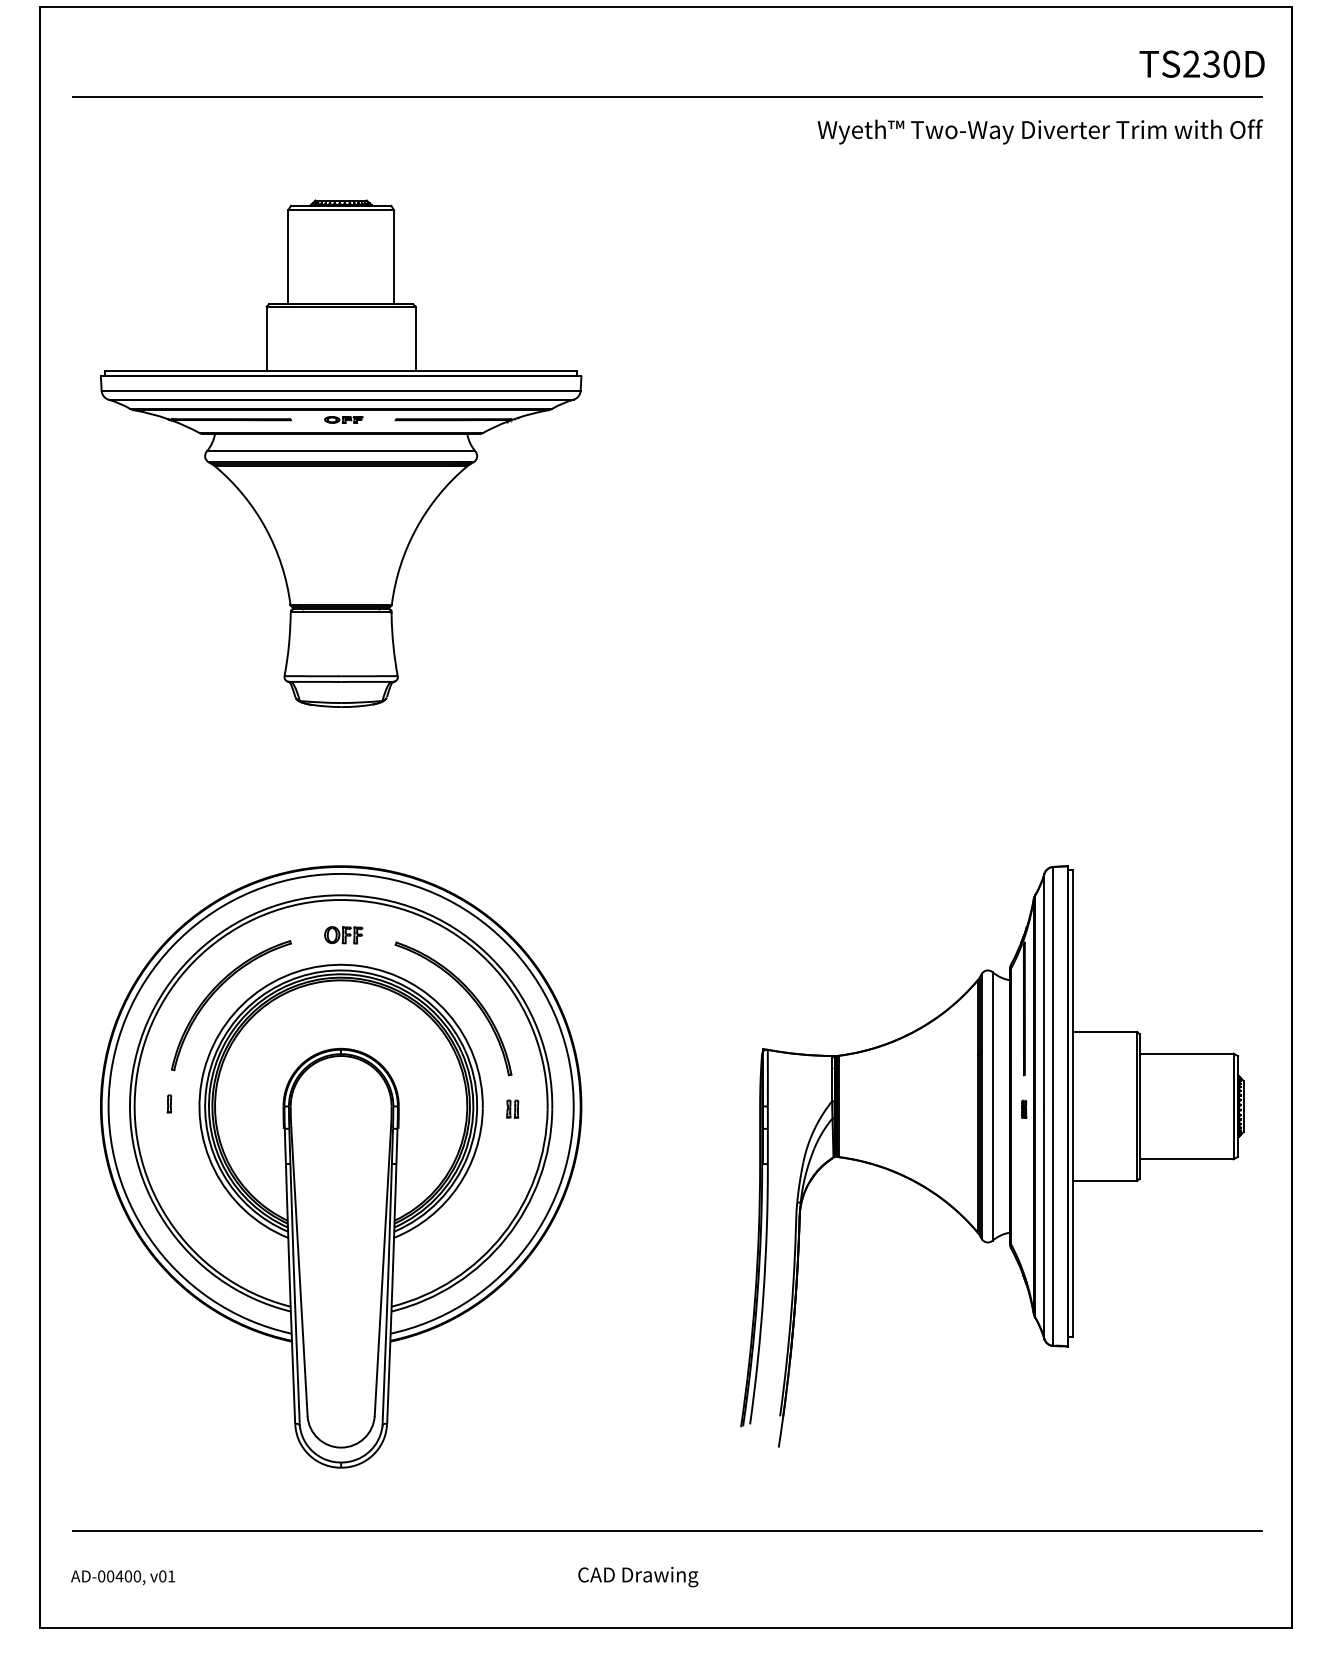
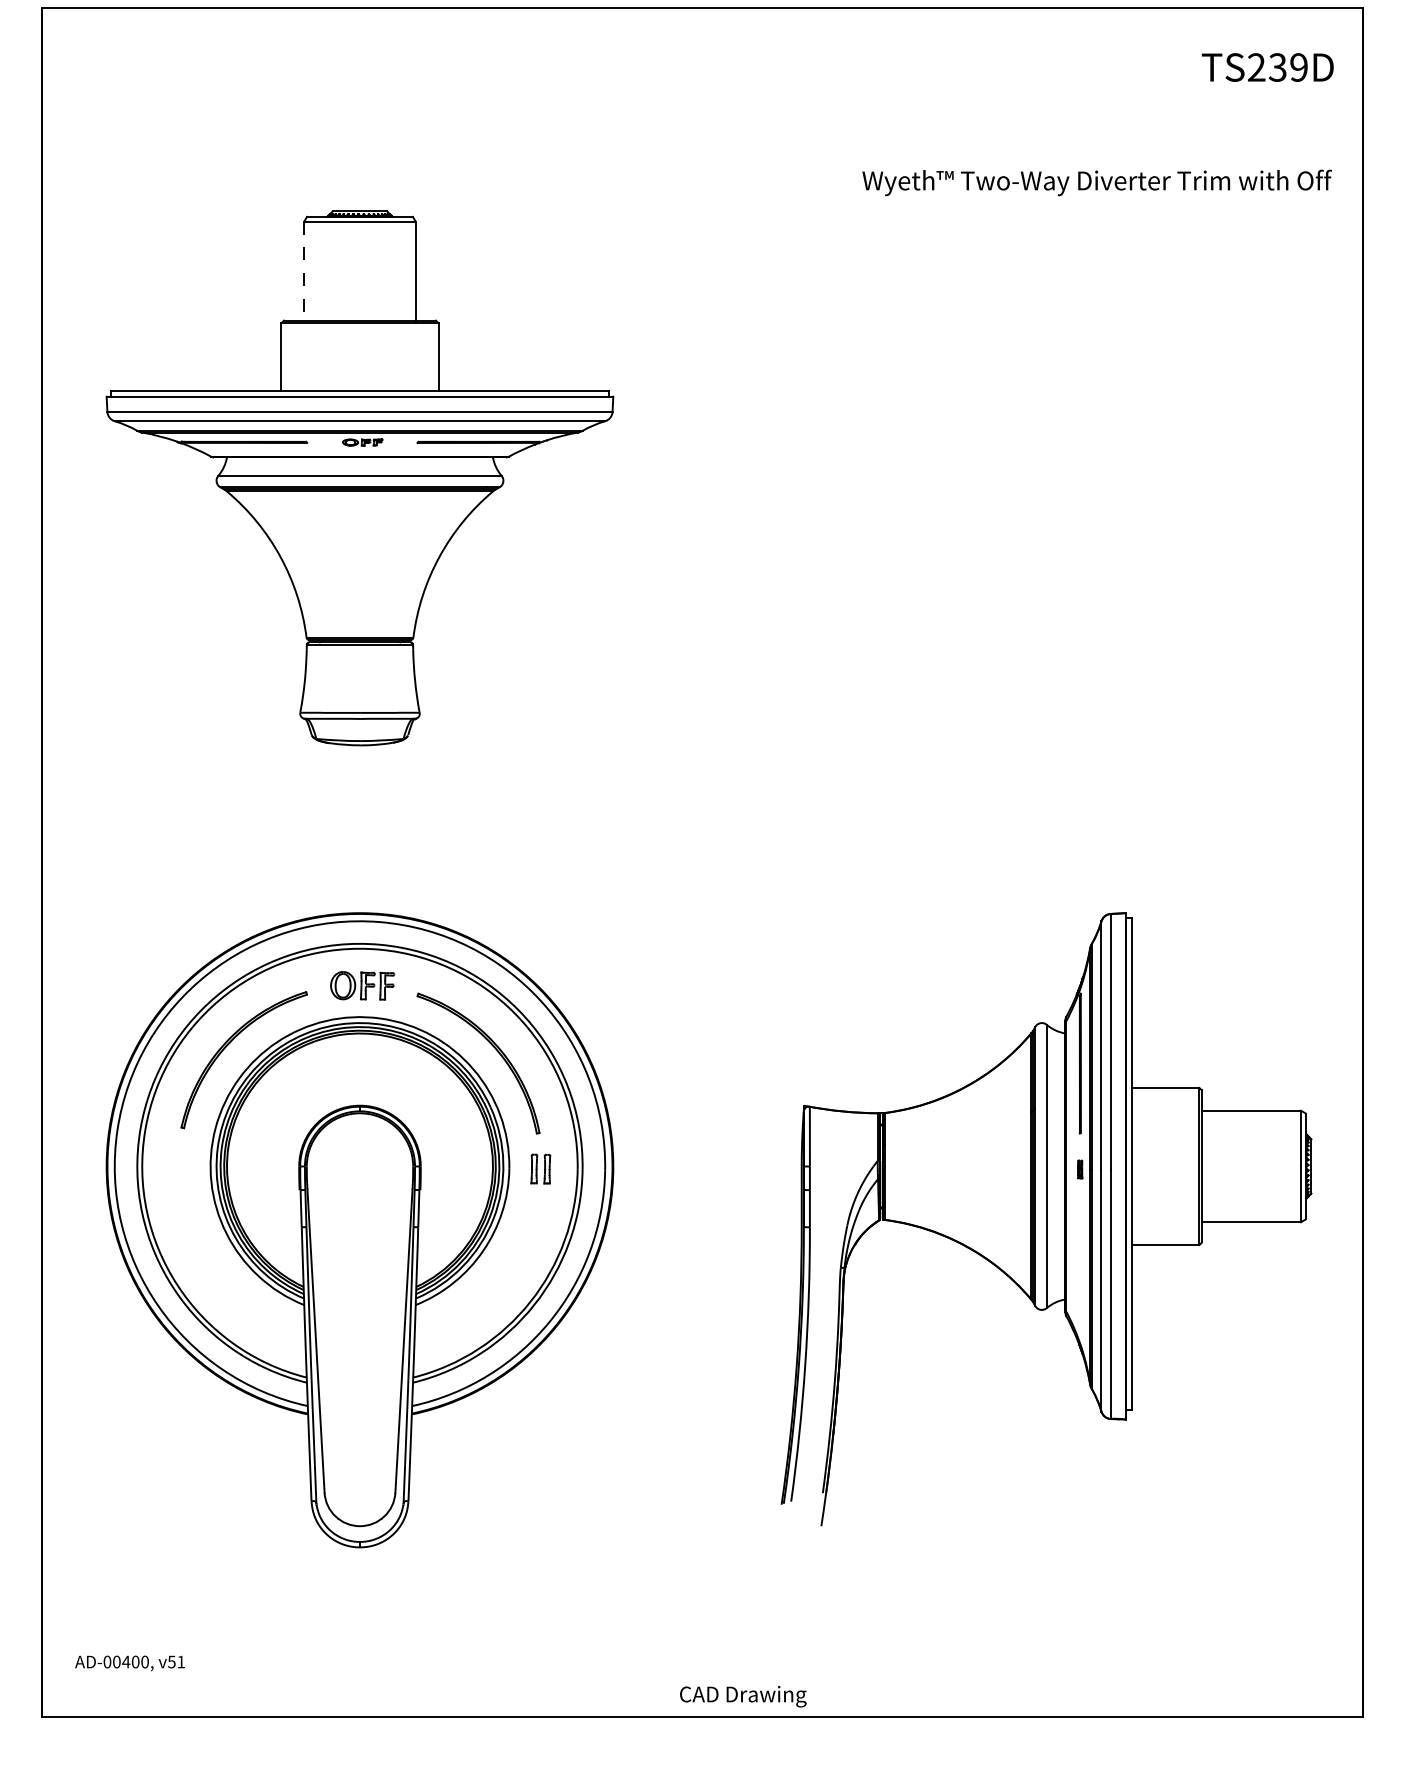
text: (1231, 64) -> (1298, 67), TS230D -> TS239D
line: (666, 97) -> (703, 102), removed
text: (1040, 131) -> (1097, 182), moved
line: (288, 257) -> (304, 271), solid -> dashed
part: (343, 934) -> (362, 985), size x1.6
part: (169, 1103) -> (178, 1163), removed
part: (512, 1109) -> (540, 1169), size x1.6
line: (666, 1530) -> (703, 1613), removed
text: (162, 1575) -> (171, 1661), v01 -> v51
text: (638, 1576) -> (743, 1696), moved

